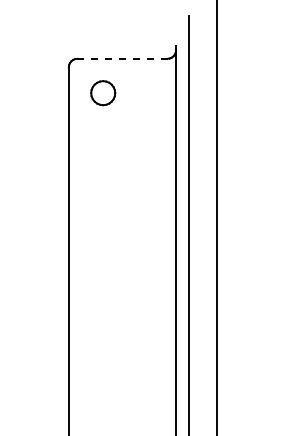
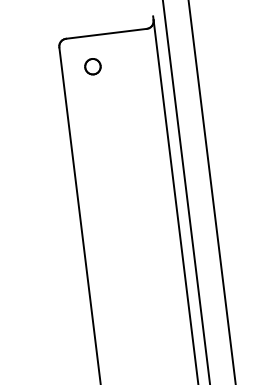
line: (121, 58) -> (105, 33), dashed -> solid
part: (102, 92) -> (92, 66), size x0.71

